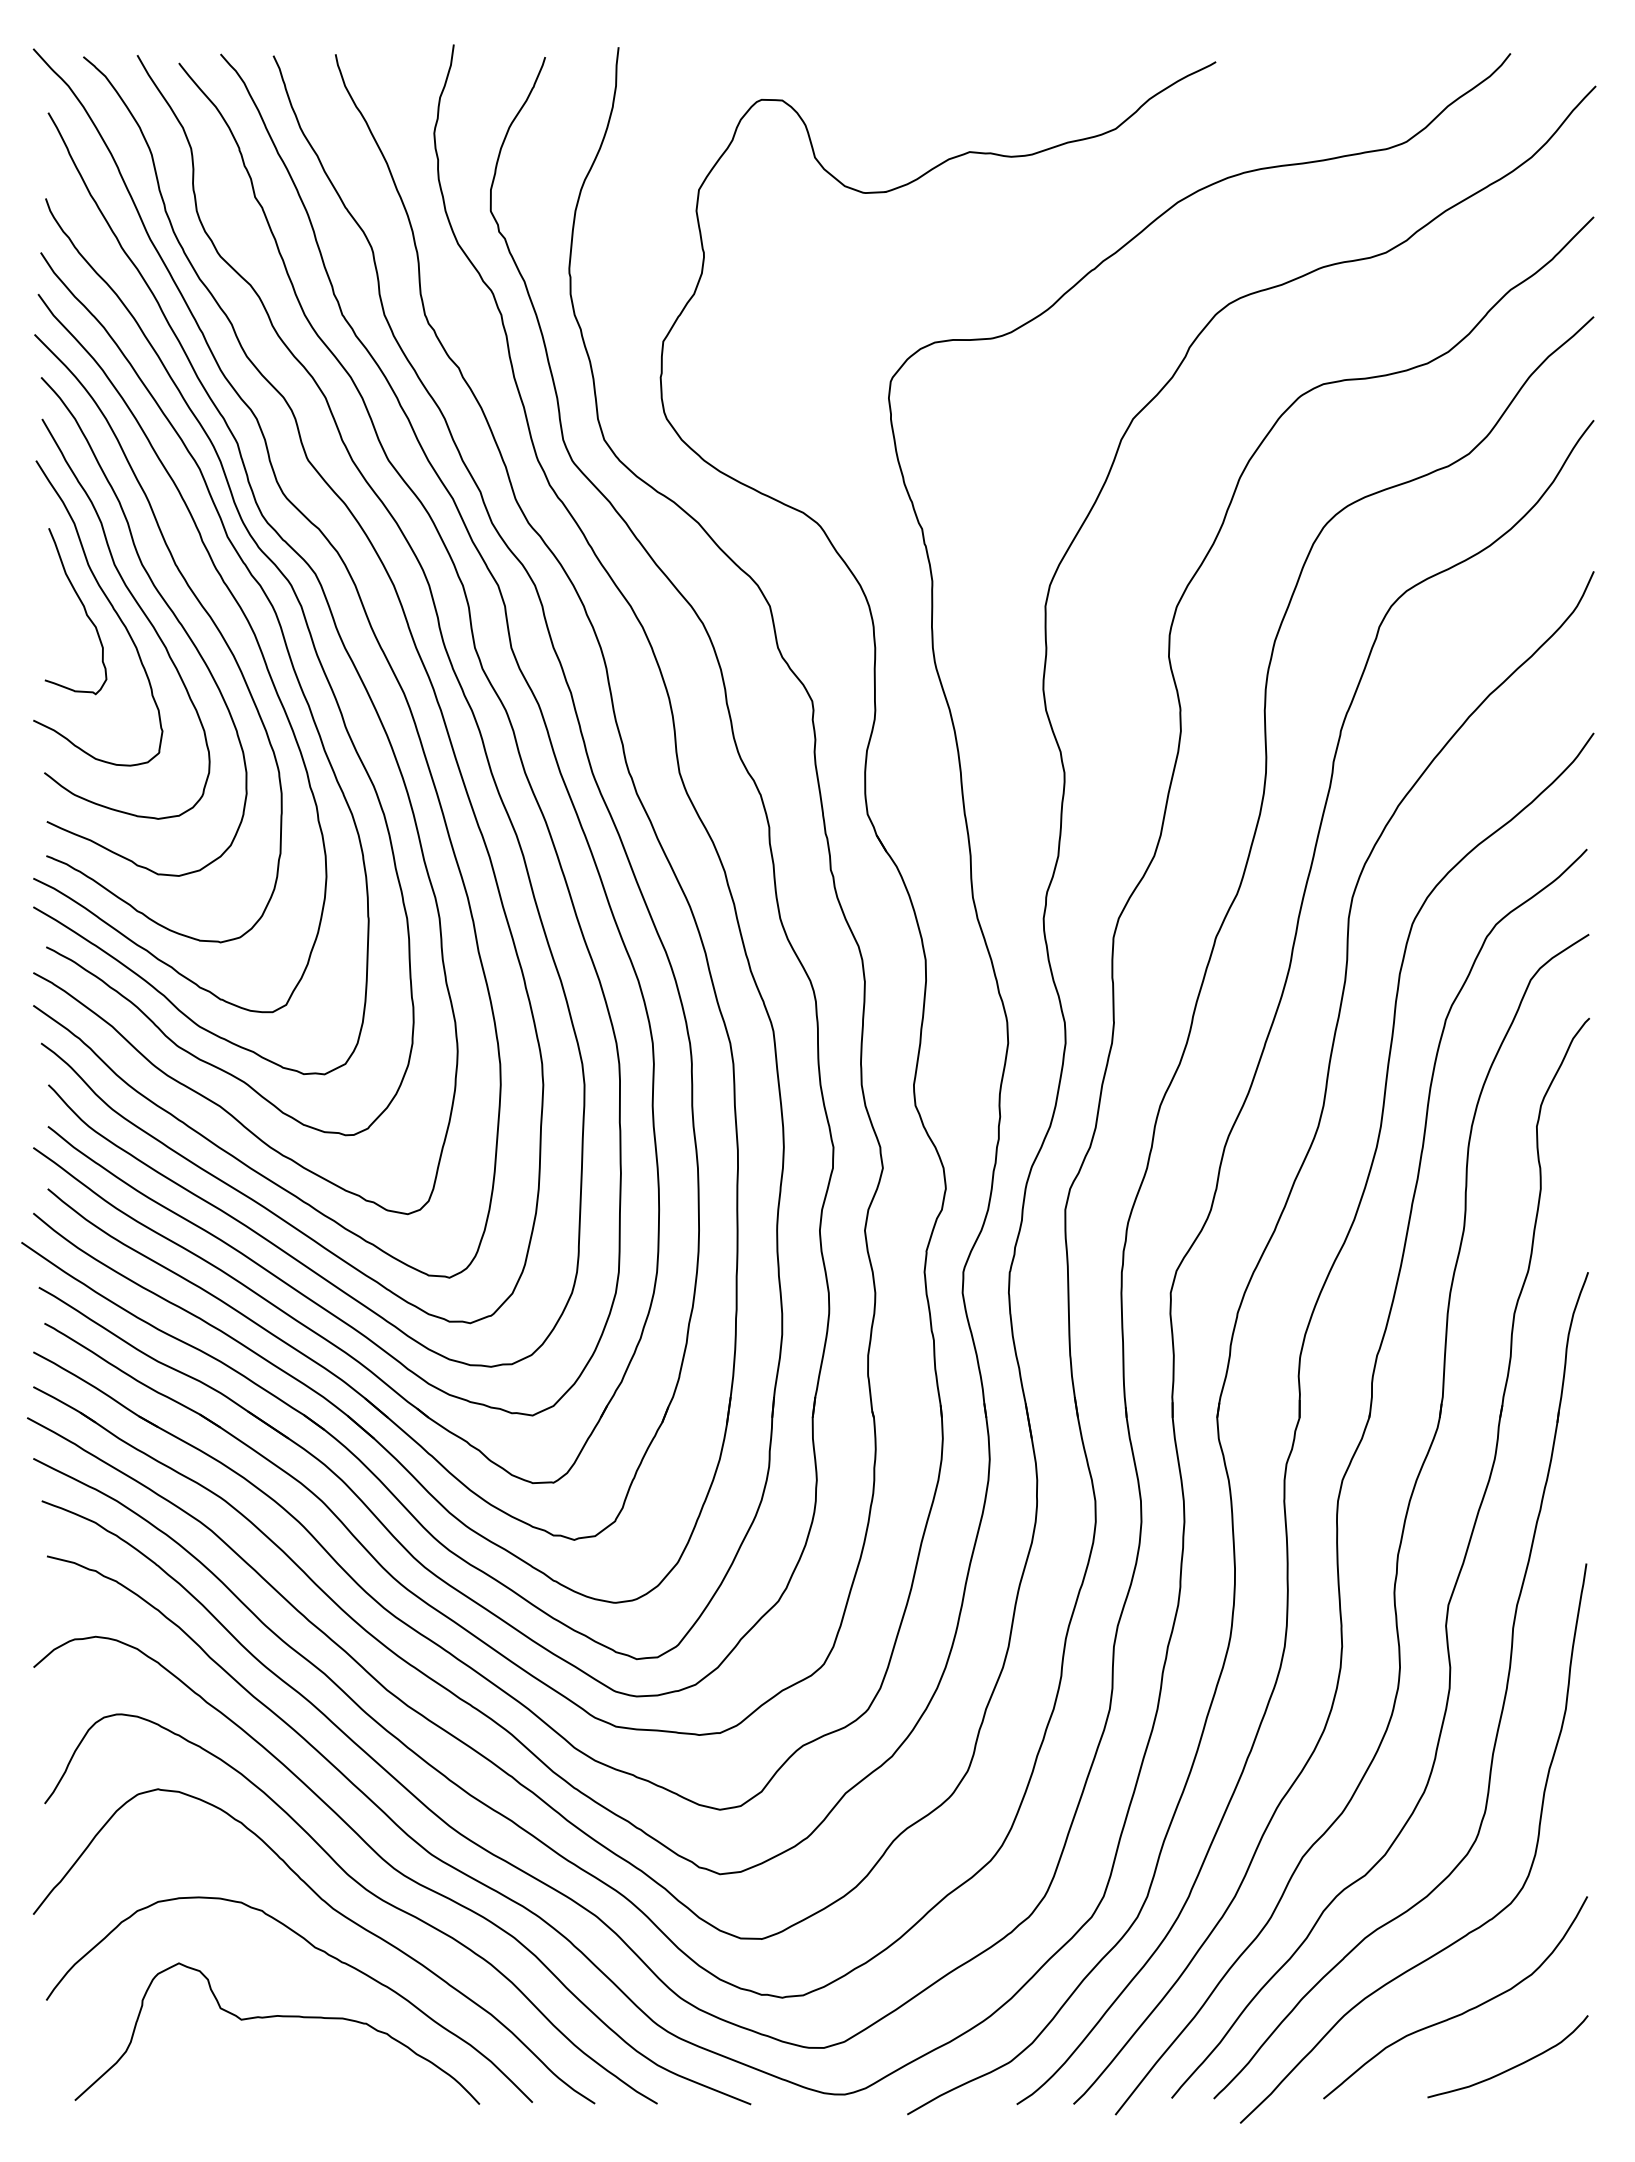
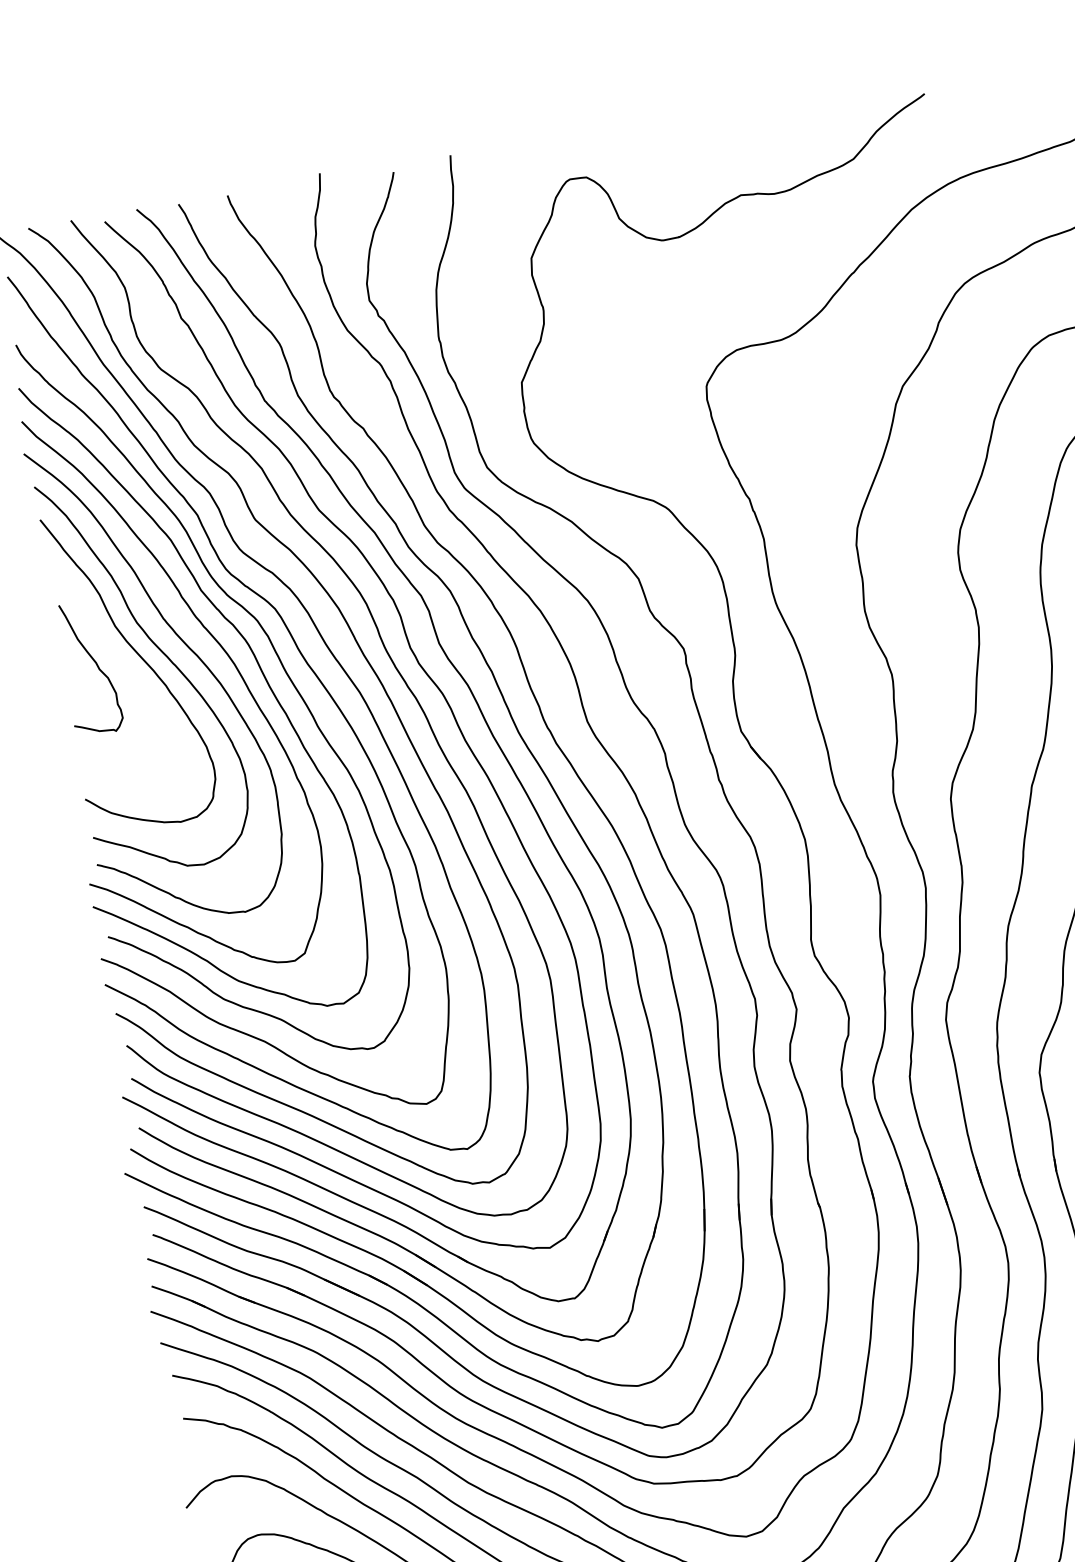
curve: (110, 605) -> (116, 658), removed

